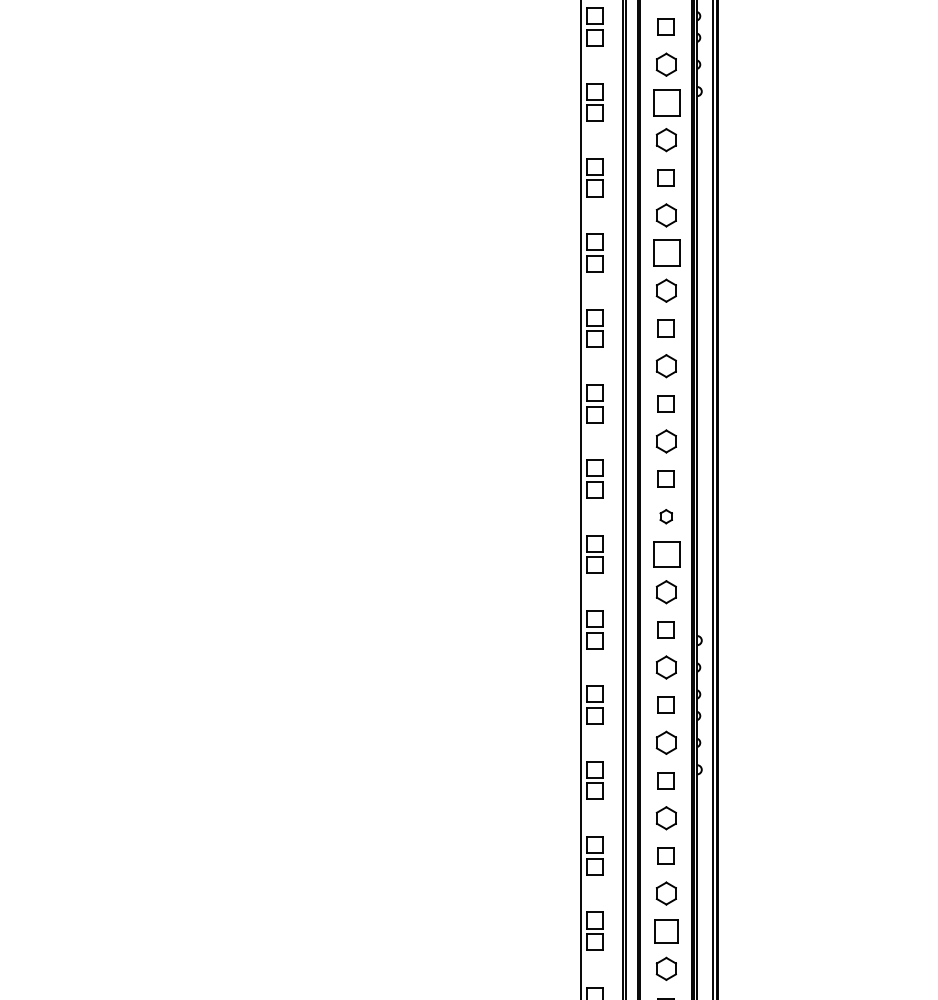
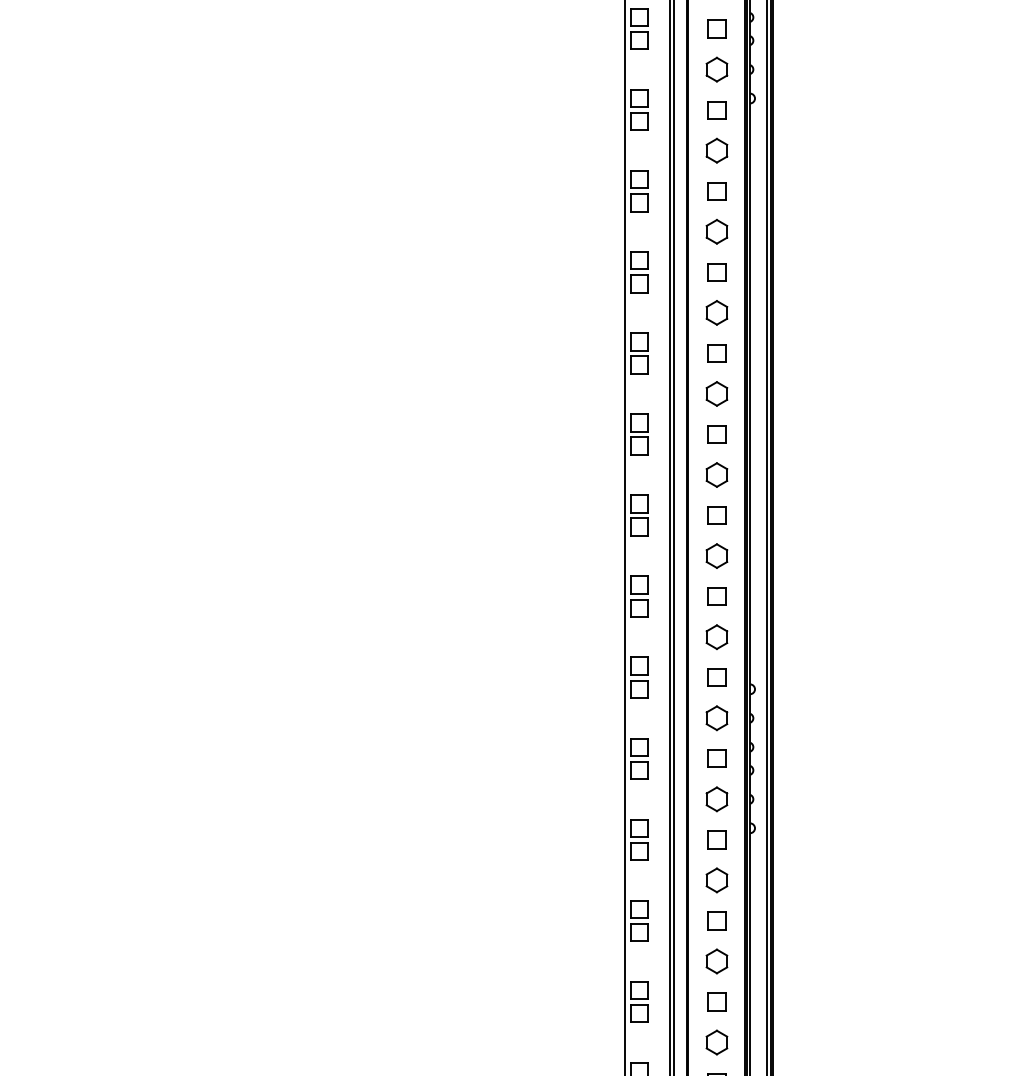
part: (665, 101) -> (715, 109), size x0.62
part: (665, 252) -> (715, 271), size x0.62
part: (665, 516) -> (715, 555), size x1.67
part: (665, 554) -> (715, 596), size x0.62
part: (665, 930) -> (715, 1001), size x0.71

